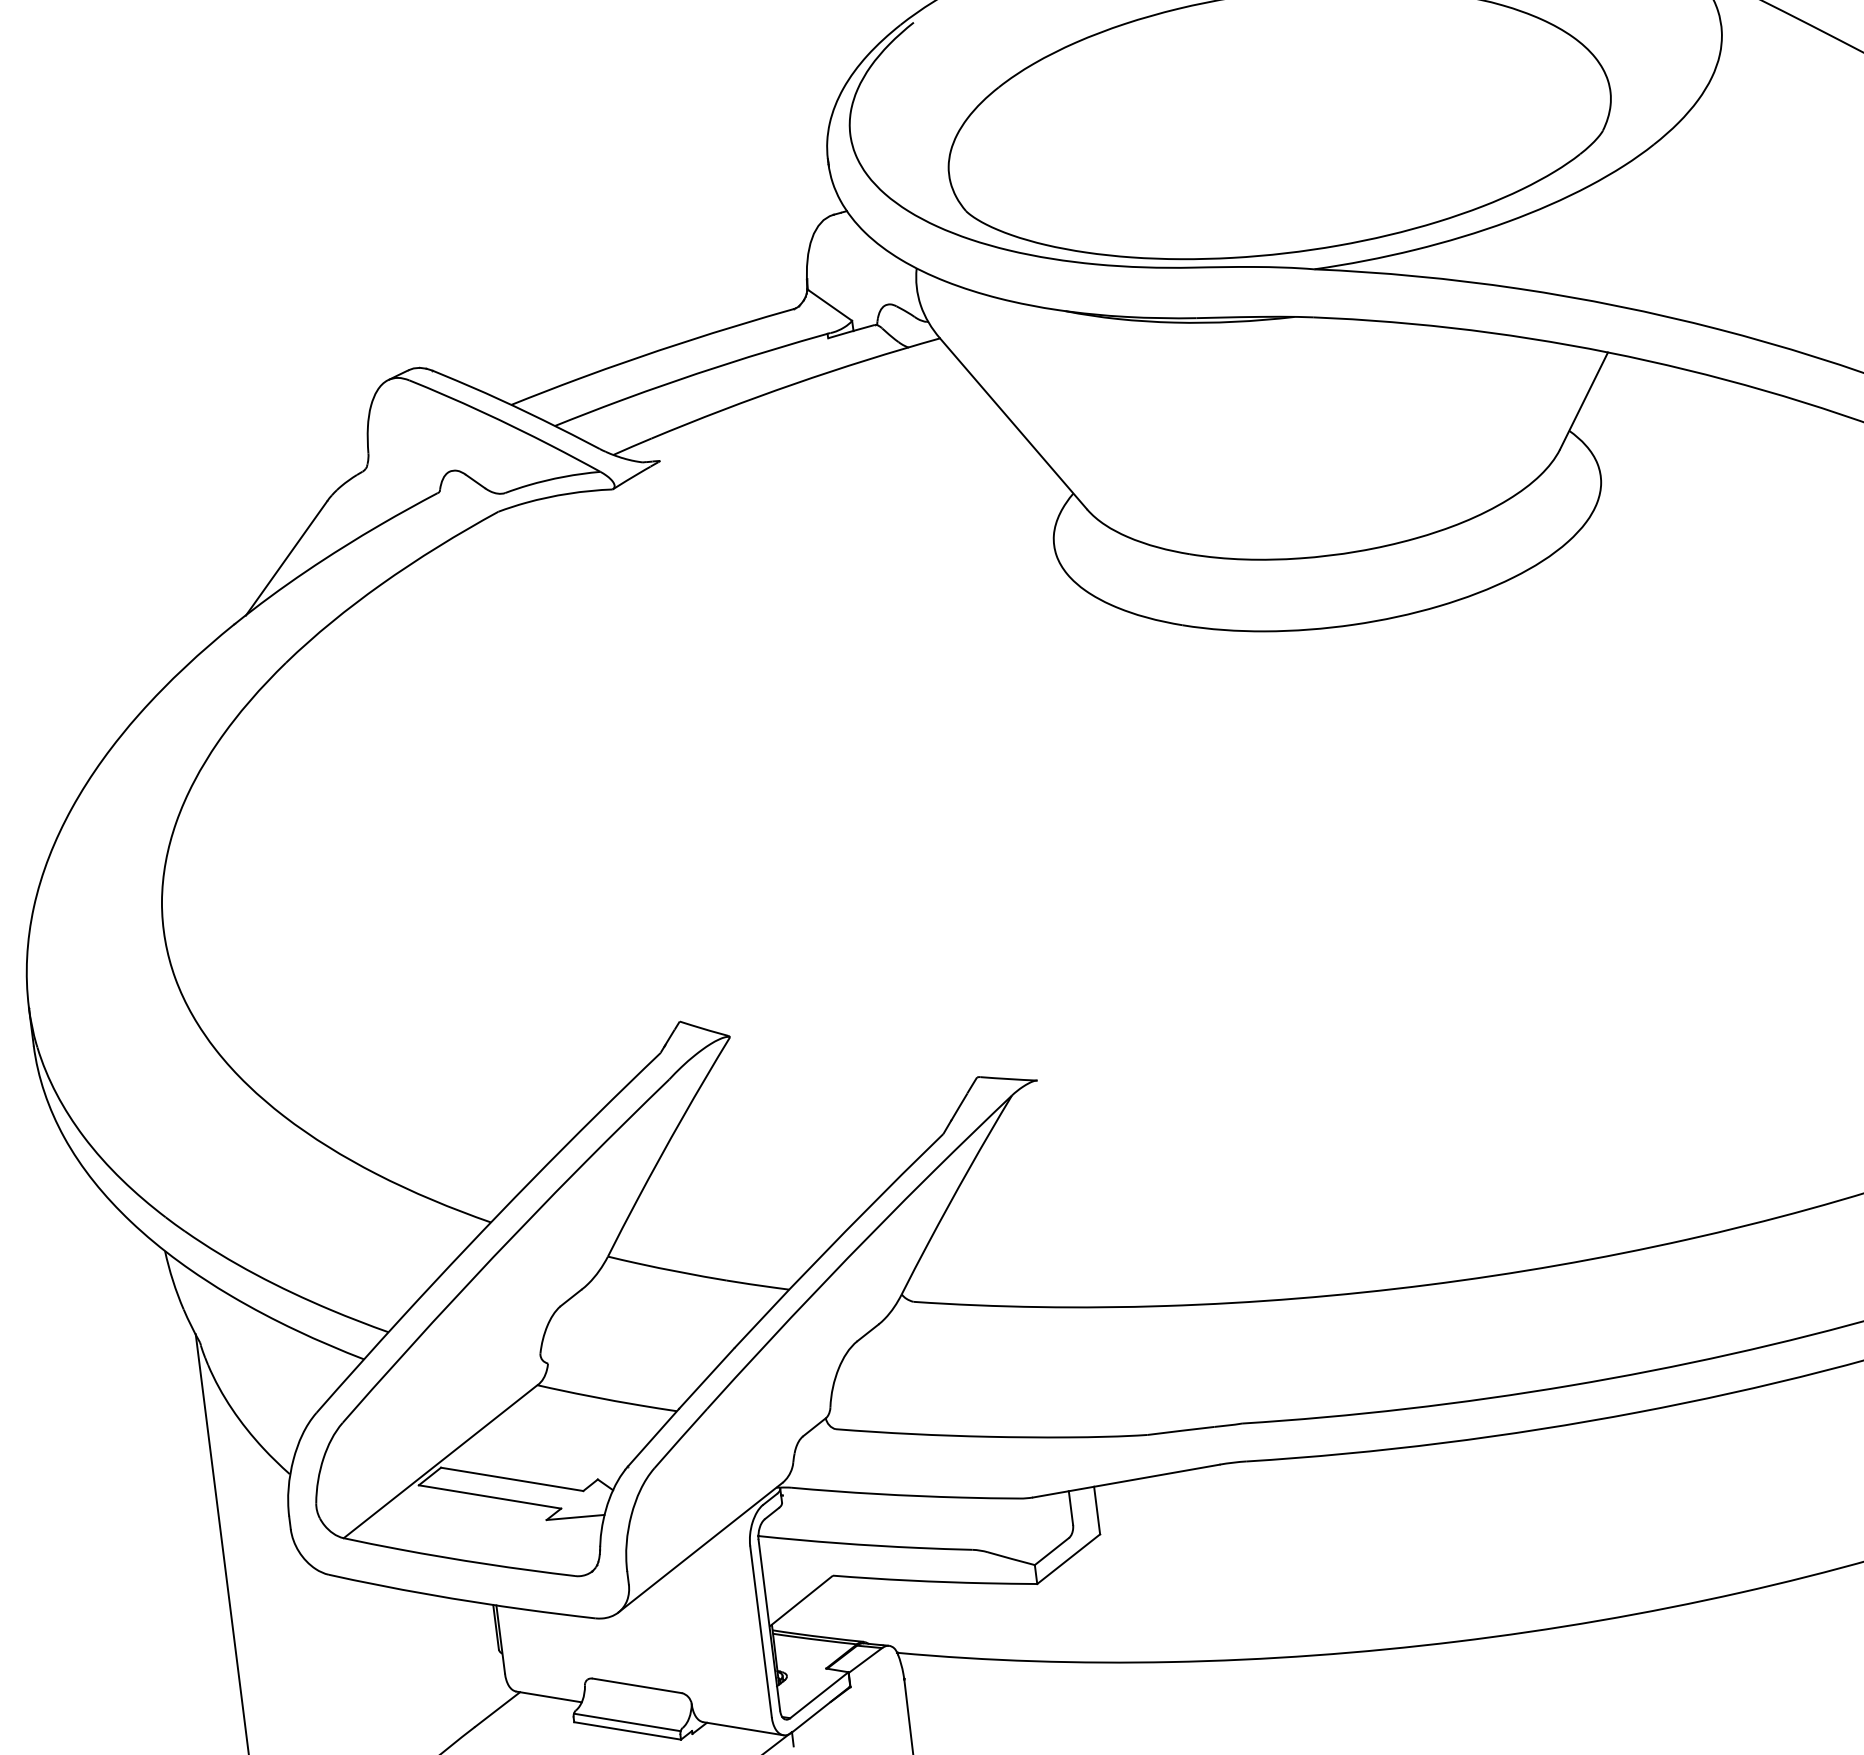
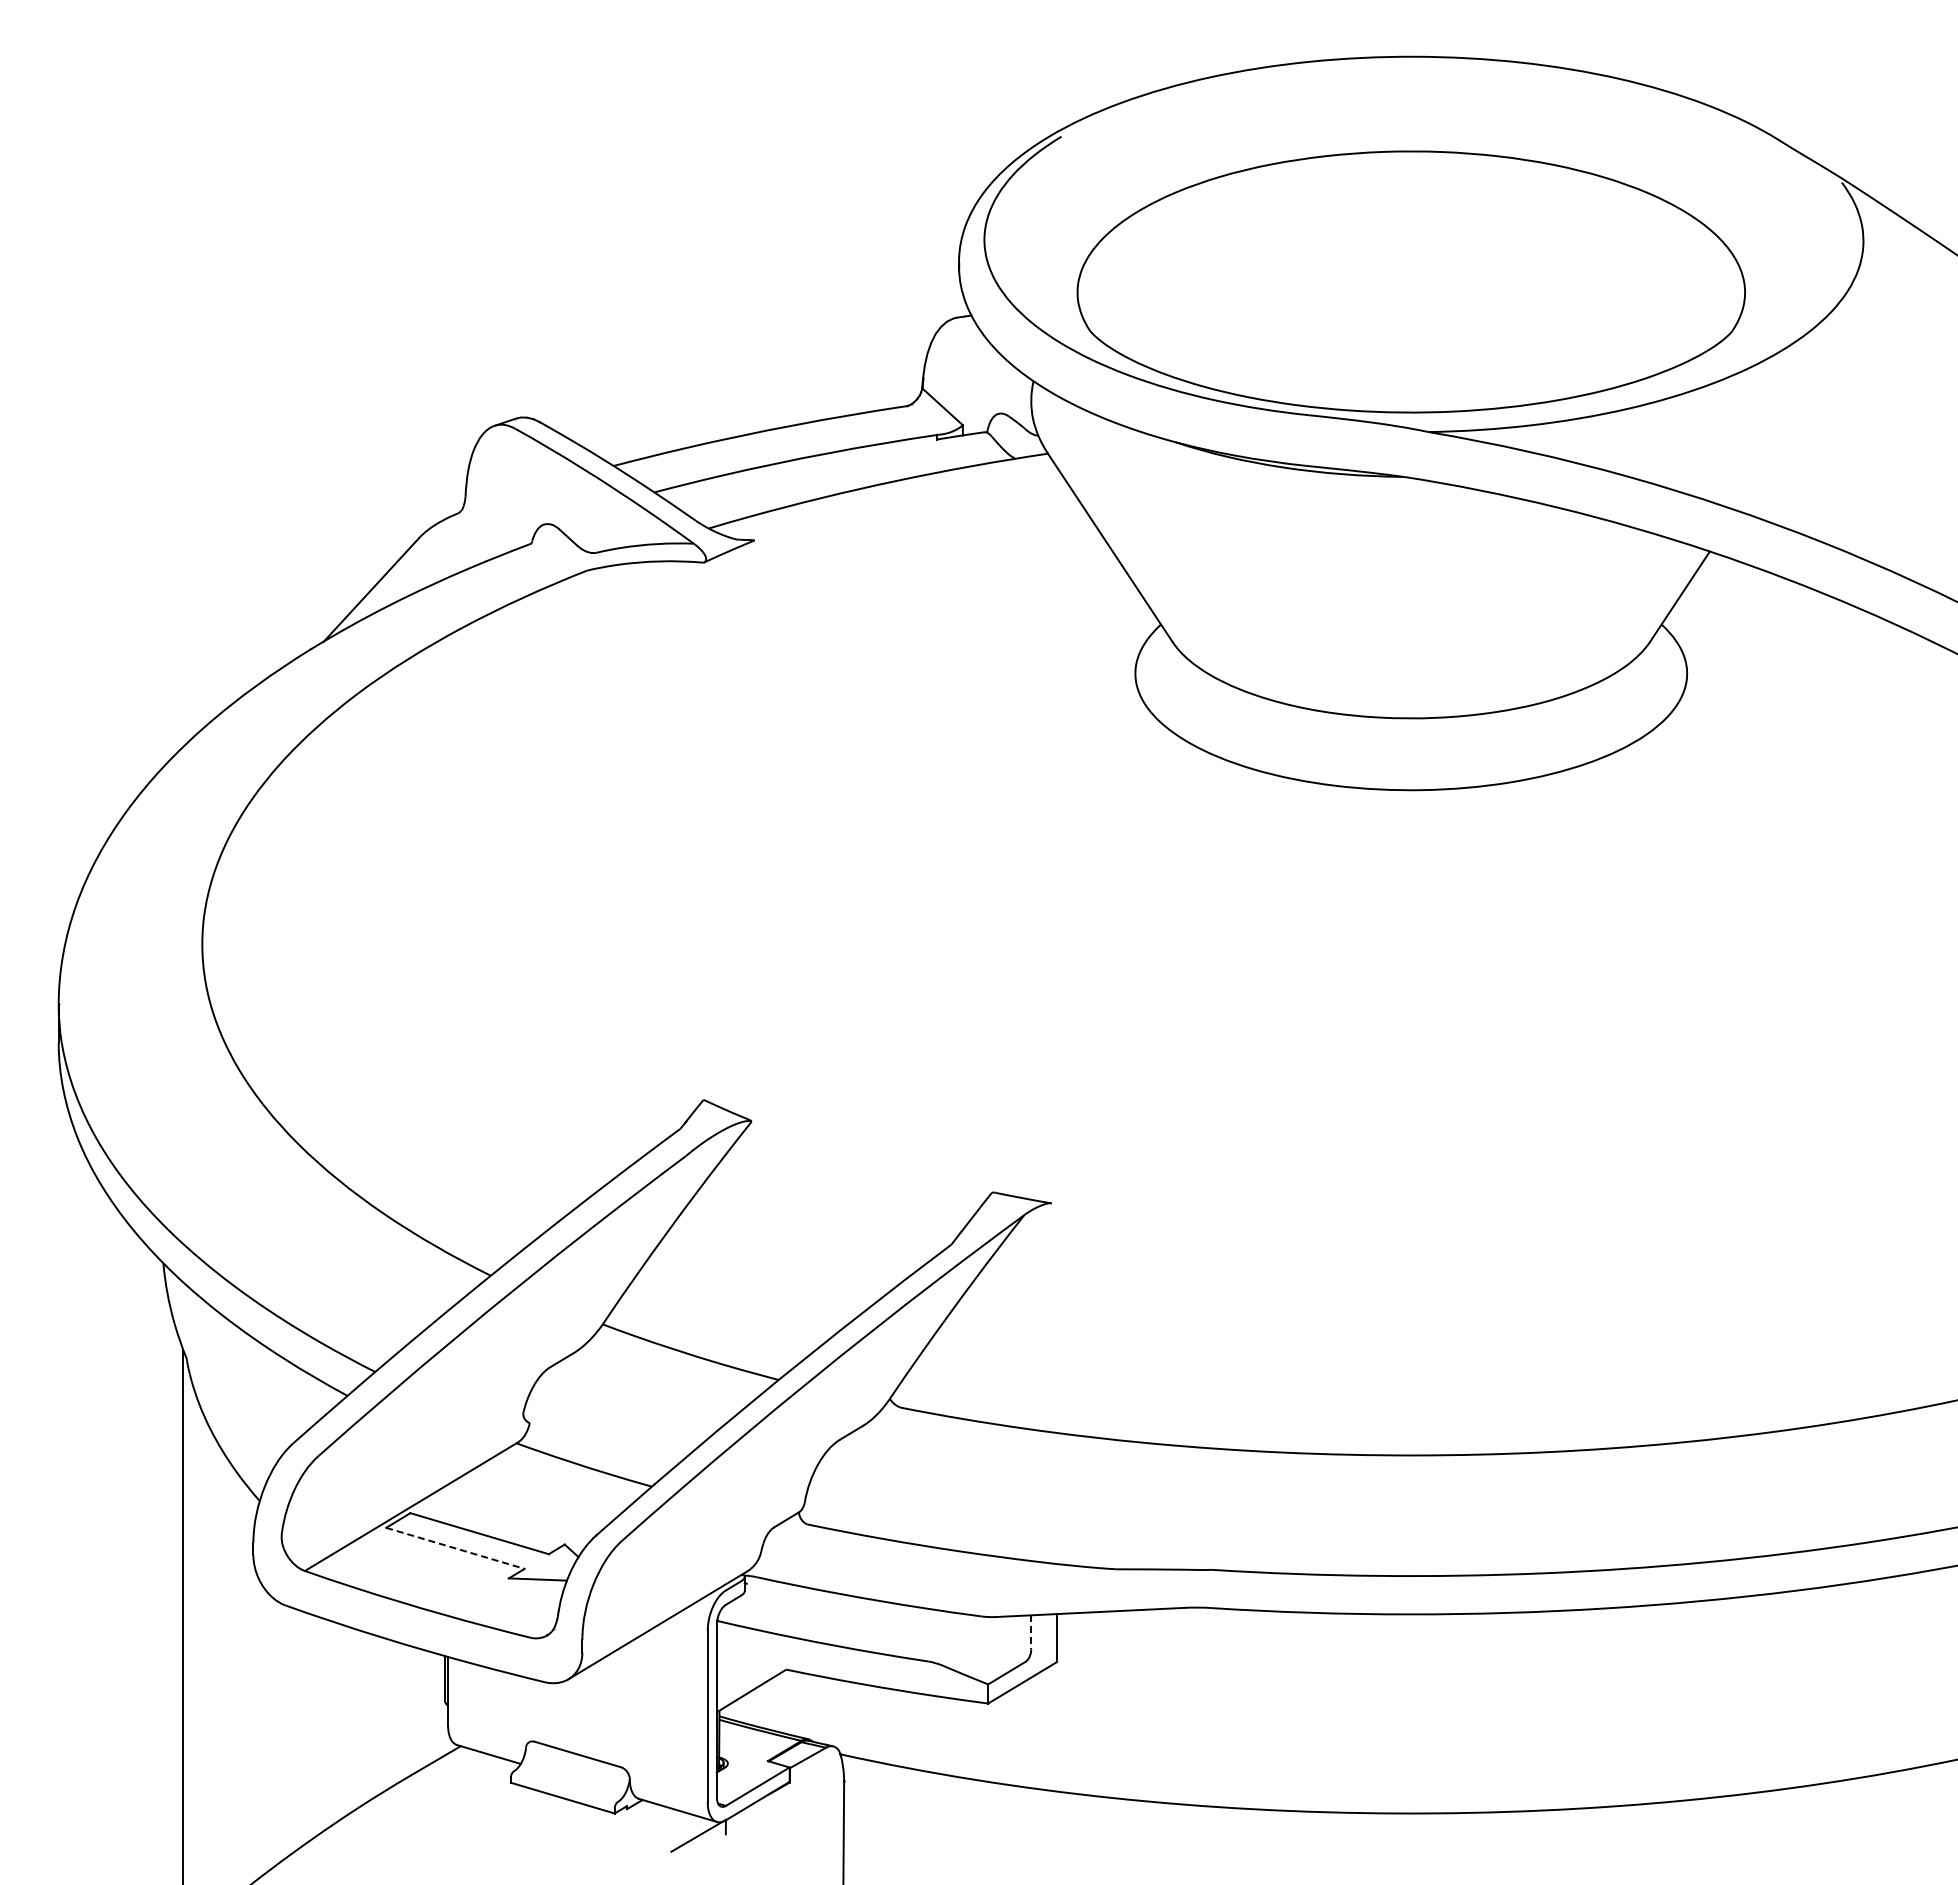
line: (490, 1497) -> (455, 1548), solid -> dashed
line: (1071, 1508) -> (1031, 1632), solid -> dashed
line: (627, 1722) -> (563, 1789), removed

